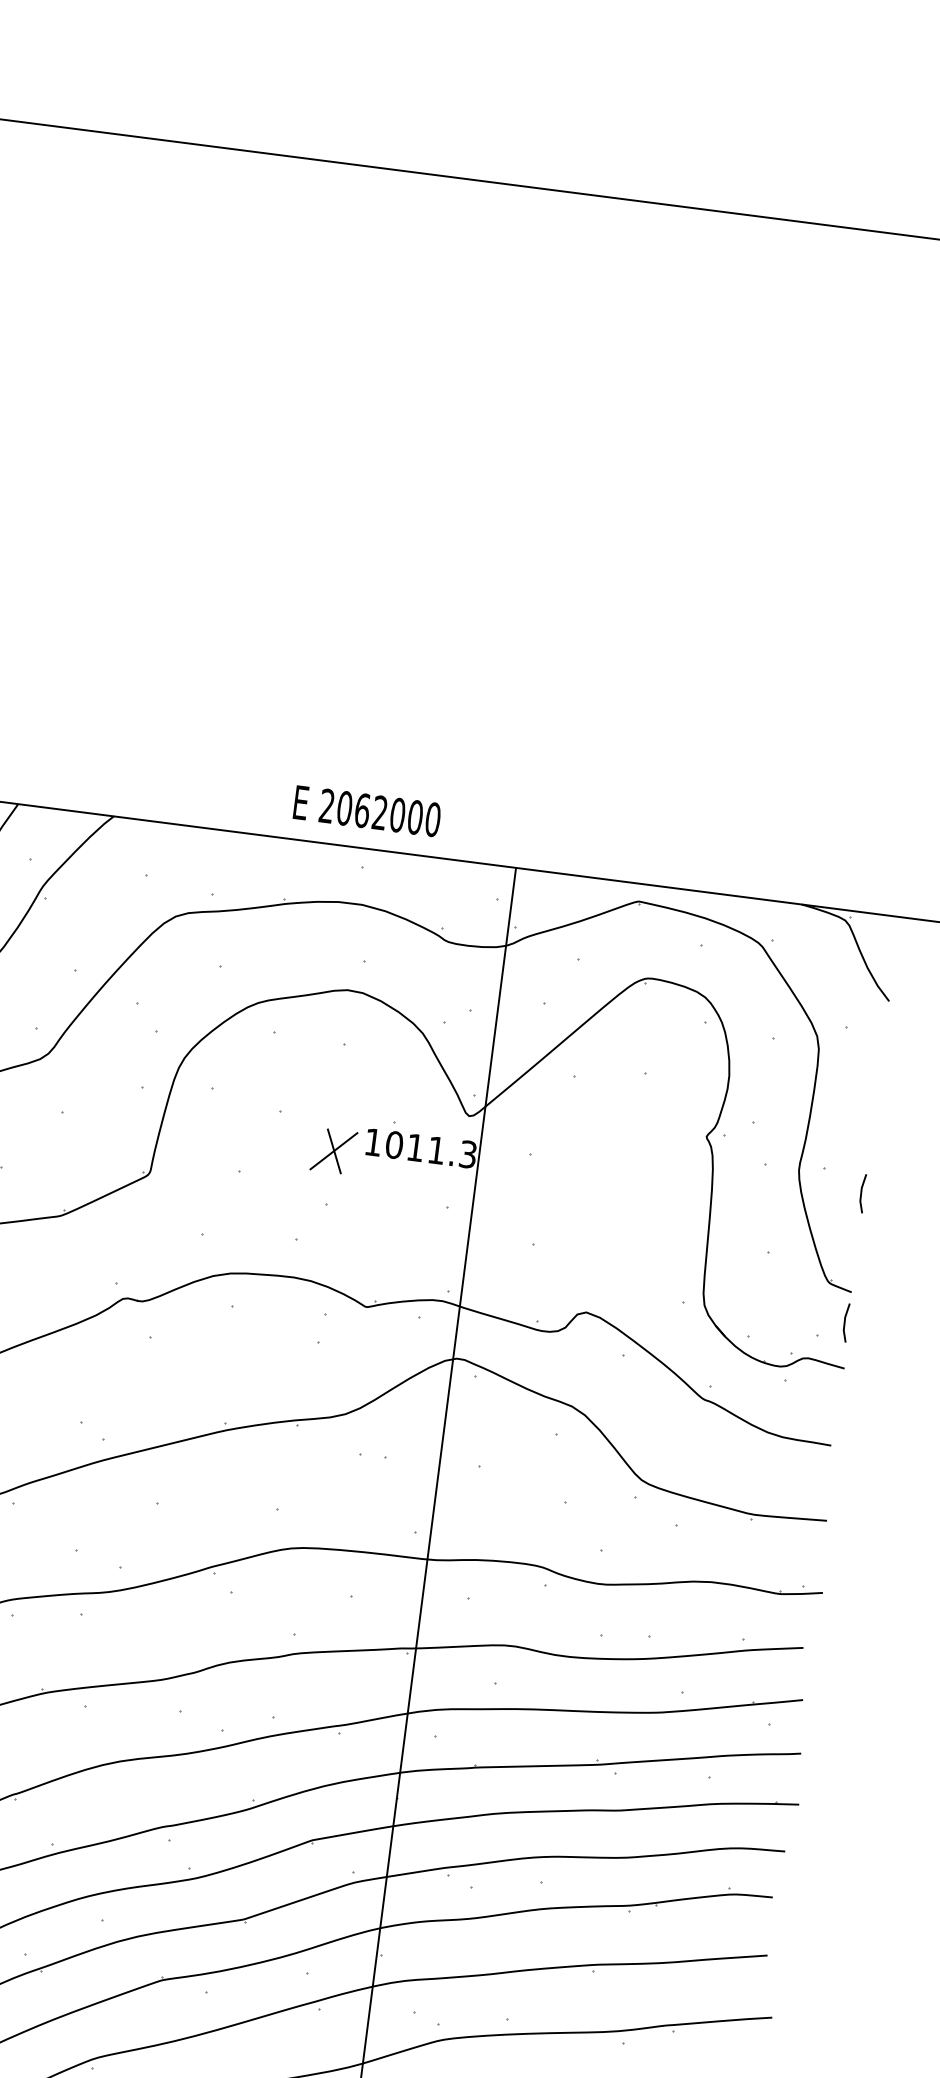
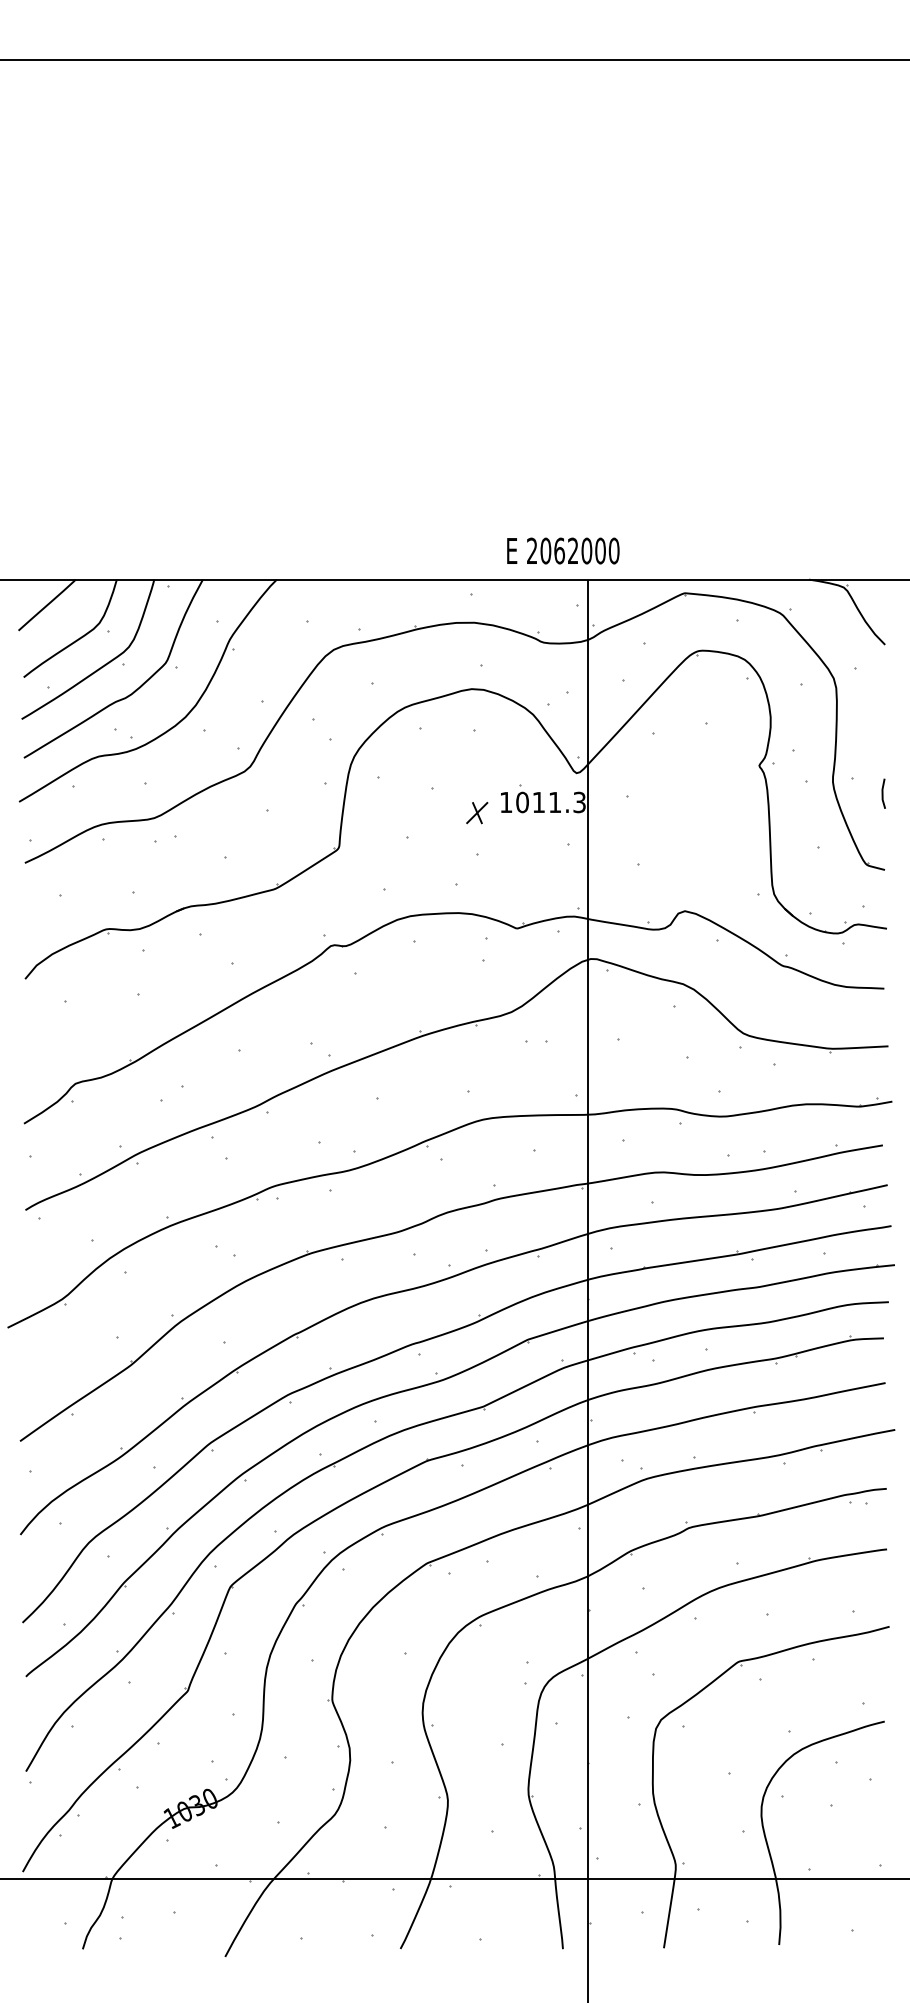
text: (367, 810) -> (563, 550), moved
part: (334, 1150) -> (477, 812), size x0.62
line: (845, 1322) -> (883, 893), removed

